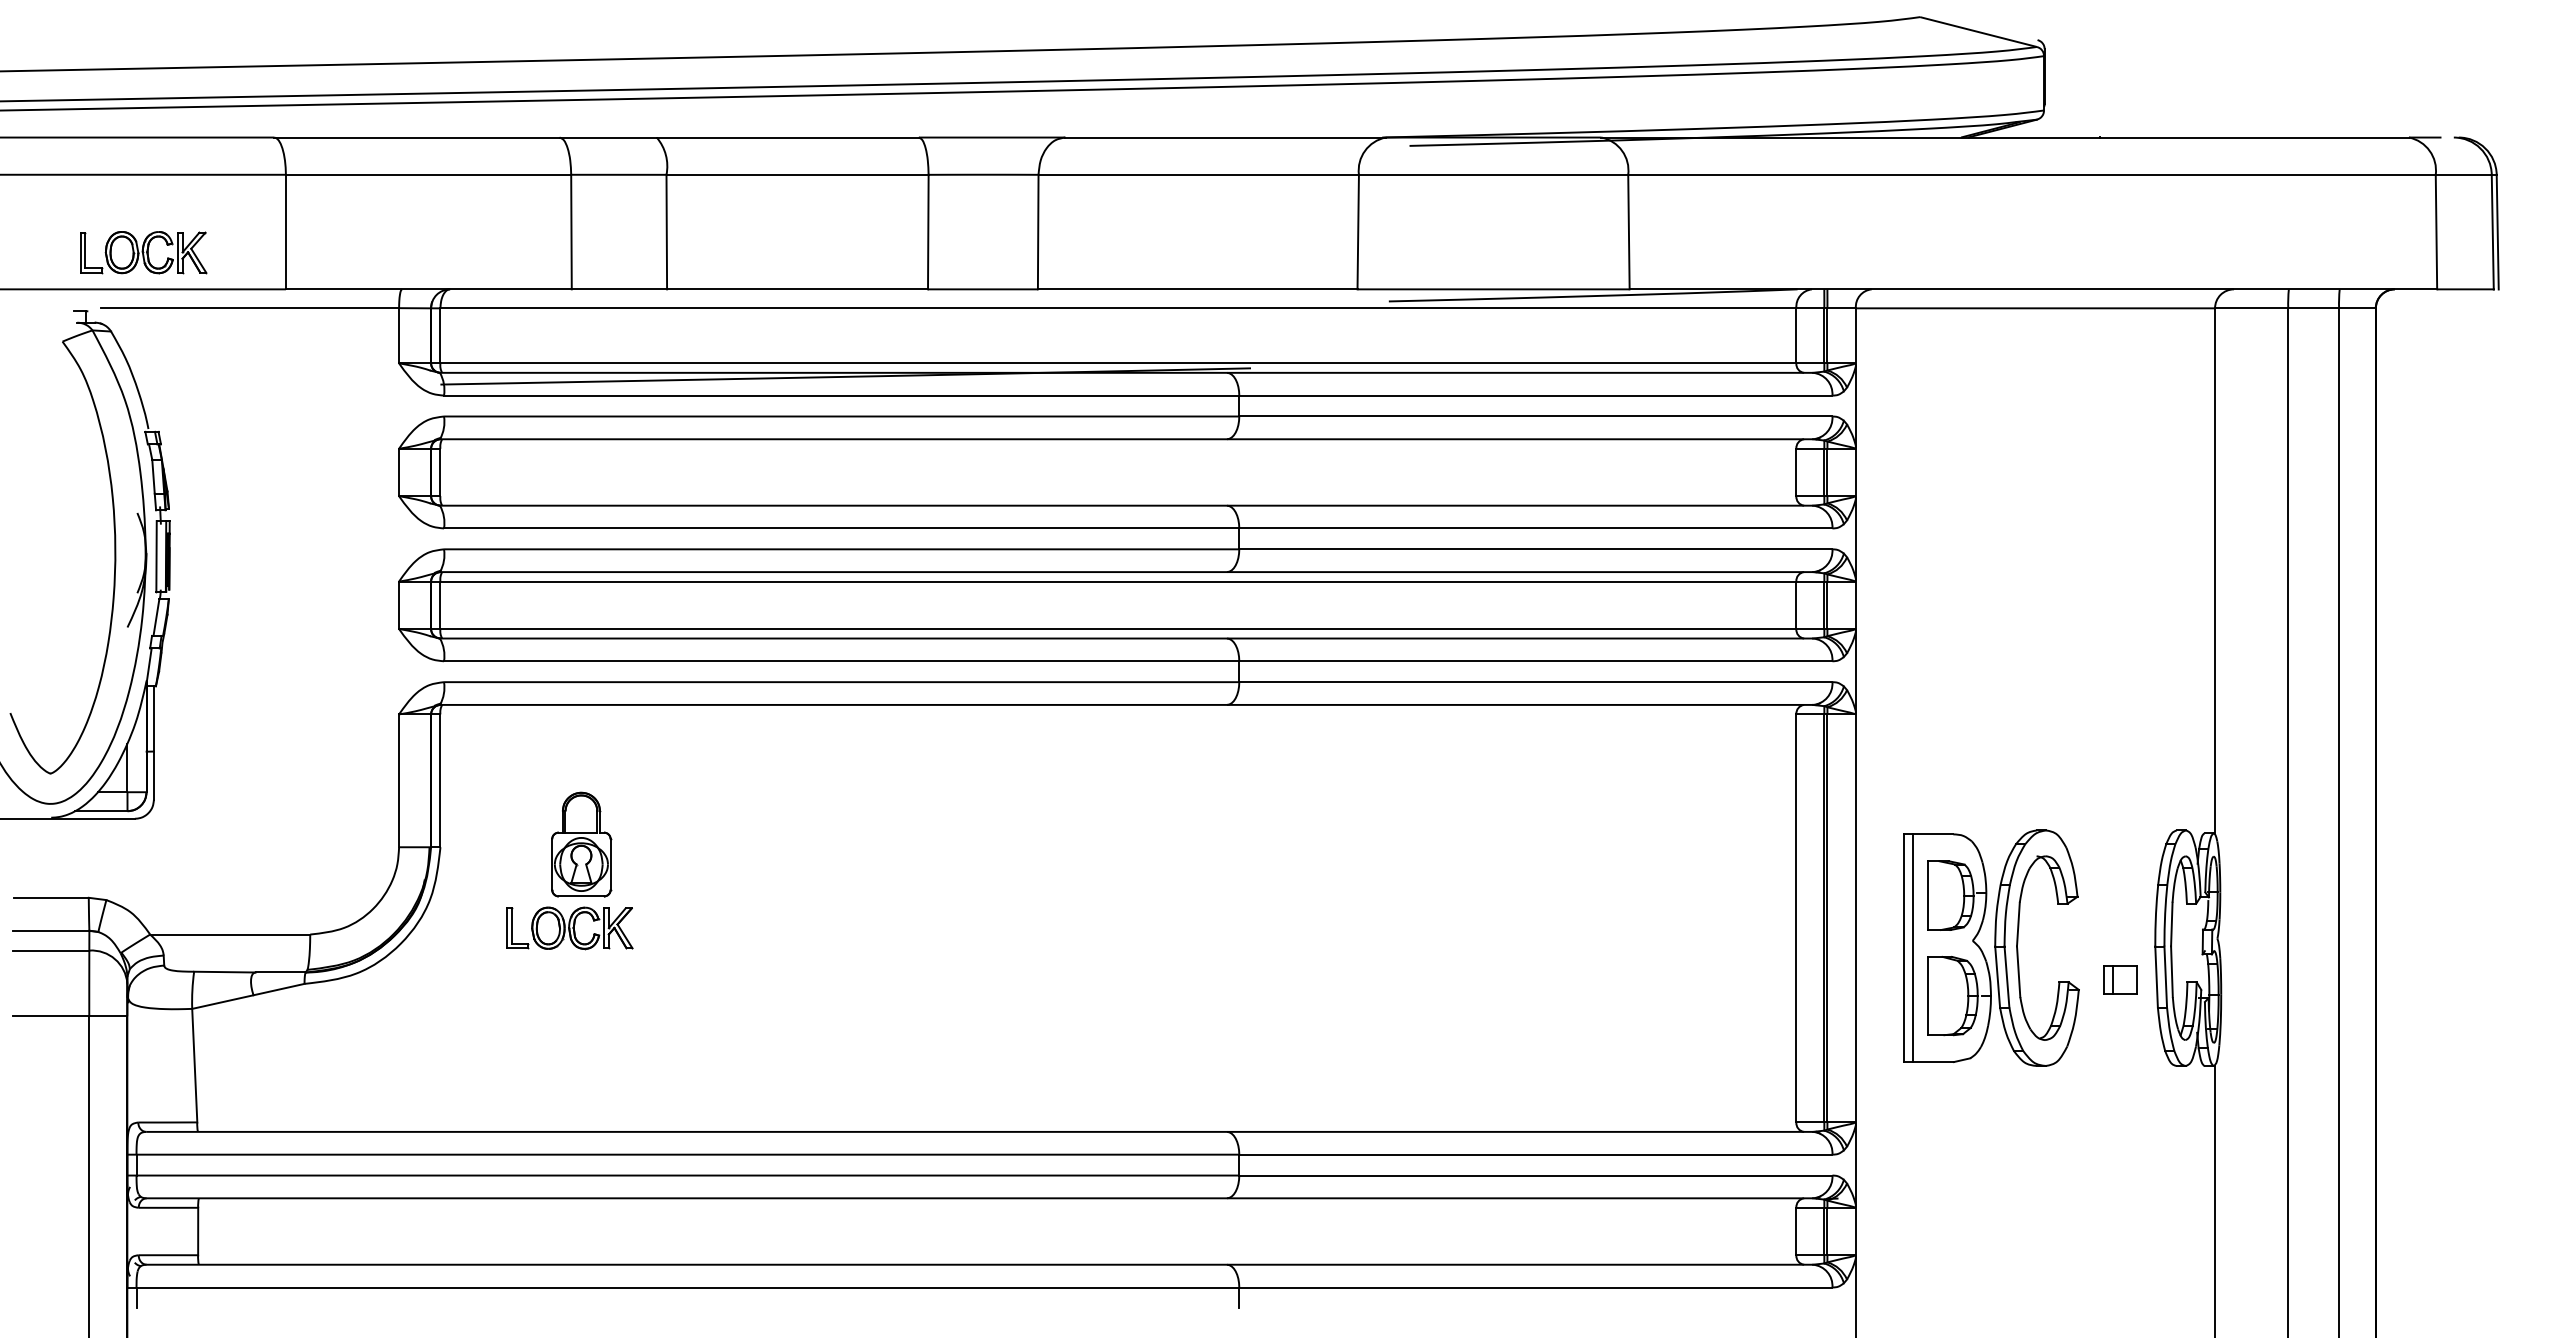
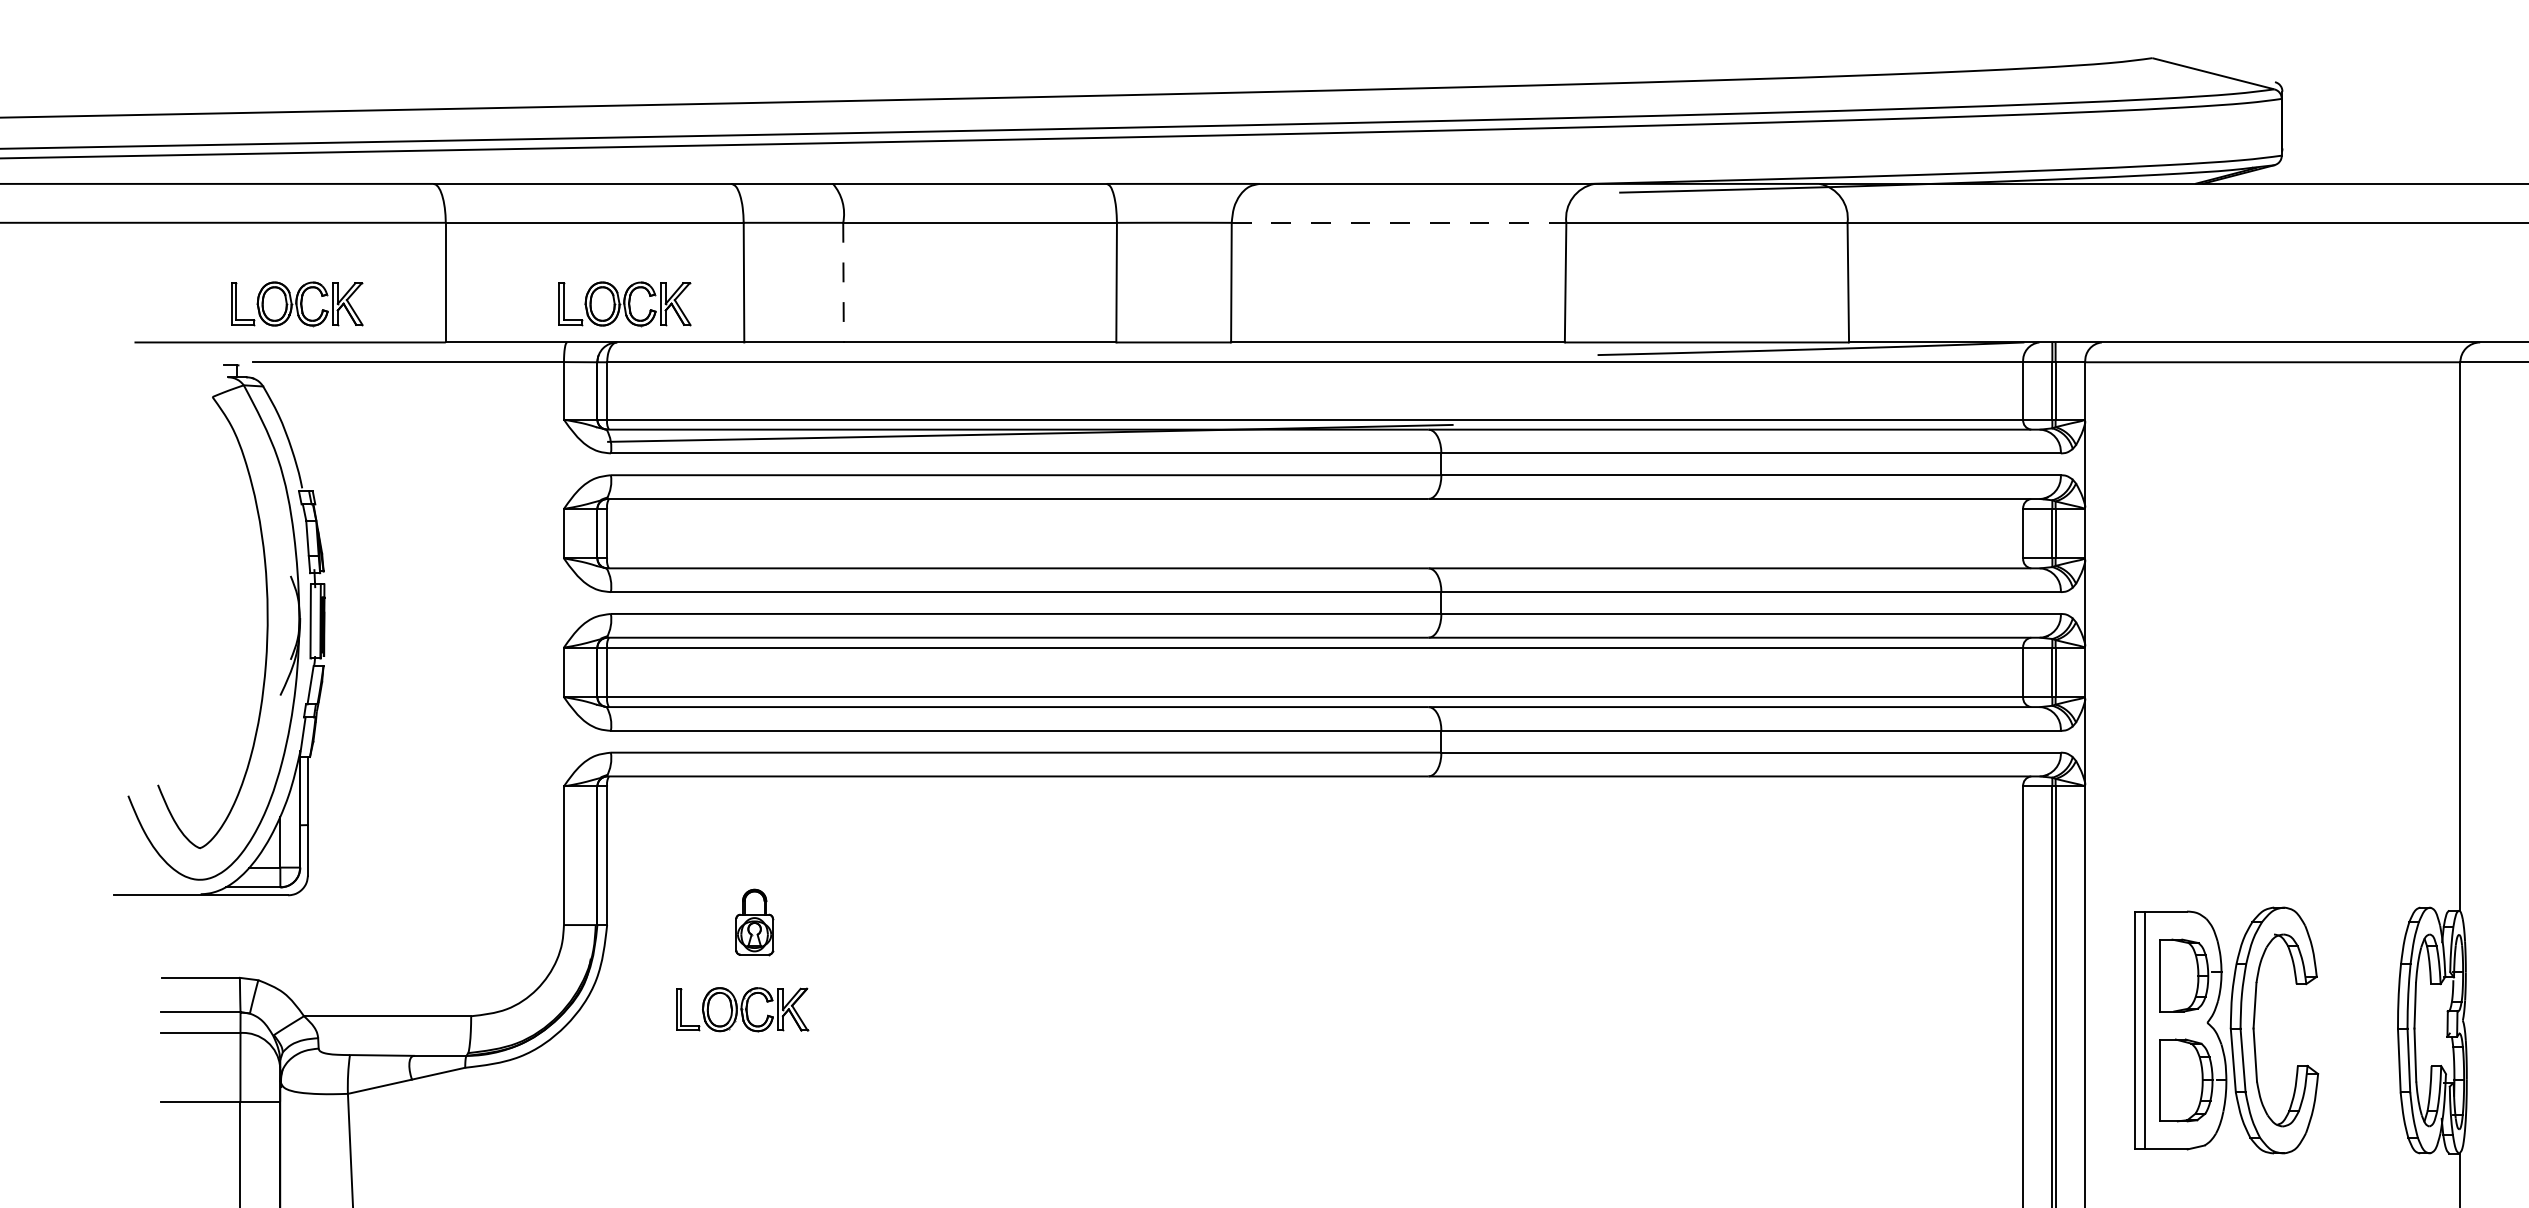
line: (1199, 174) -> (1399, 222), solid -> dashed
line: (666, 232) -> (843, 283), solid -> dashed
part: (457, 252) -> (624, 303), added
part: (581, 844) -> (754, 922), size x0.6
part: (2120, 979) -> (2361, 1063), removed

